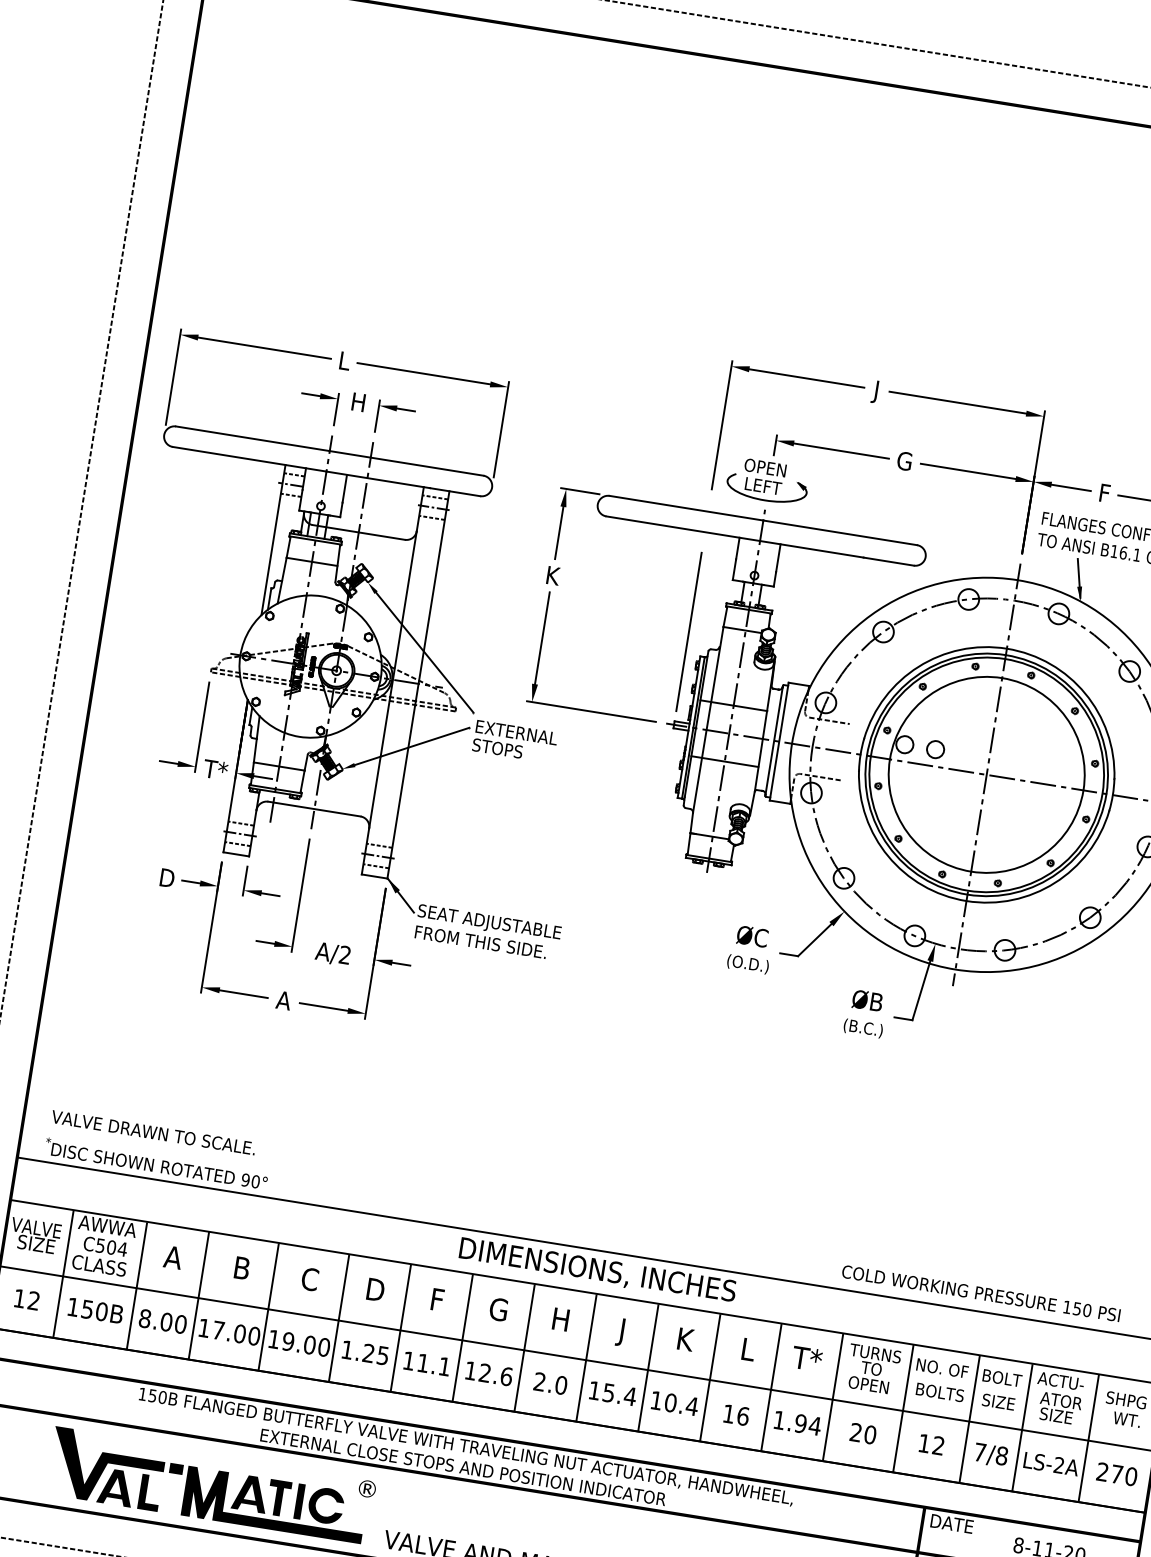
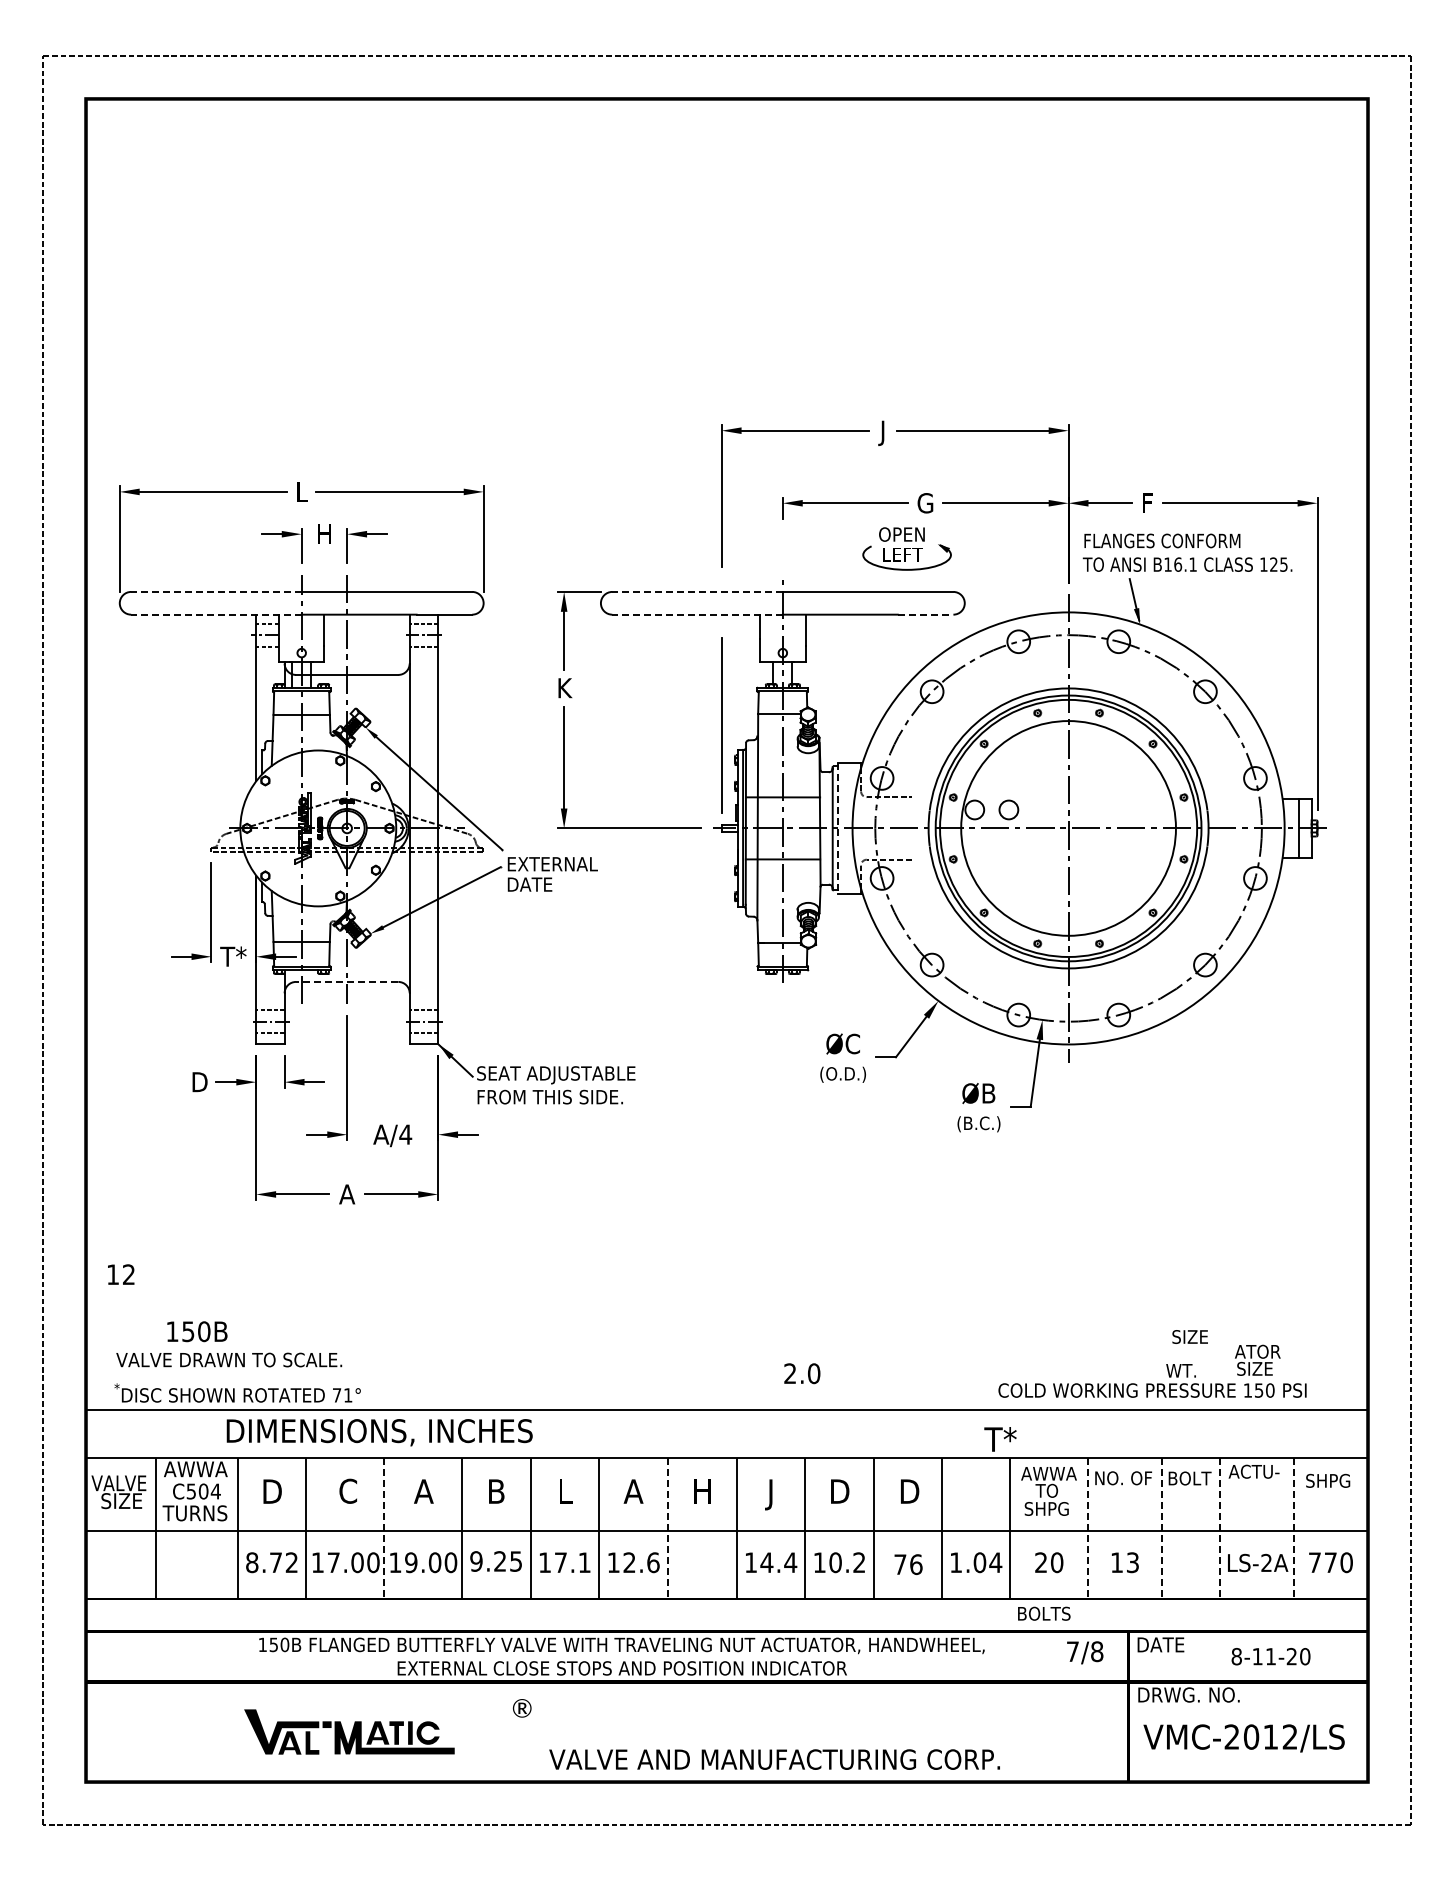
line: (252, 438) -> (215, 591), solid -> dashed
line: (248, 458) -> (215, 614), solid -> dashed
part: (767, 481) -> (906, 548), moved
line: (686, 507) -> (697, 591), solid -> dashed
line: (683, 528) -> (697, 614), solid -> dashed
line: (888, 561) -> (925, 614), solid -> dashed
line: (779, 741) -> (838, 828), solid -> dashed
text: (497, 748) -> (534, 884), STOPS -> DATE
line: (313, 808) -> (346, 981), solid -> dashed
text: (345, 954) -> (405, 1134), A/2 -> A/4
text: (250, 1181) -> (342, 1395), 90° -> 71°
text: (172, 1257) -> (271, 1491), A -> D
text: (100, 1266) -> (194, 1513), CLASS -> TURNS
text: (242, 1267) -> (348, 1490), B -> C
text: (597, 1270) -> (379, 1432), moved
text: (309, 1279) -> (423, 1491), C -> A
text: (375, 1289) -> (496, 1491), D -> B
text: (27, 1299) -> (121, 1274), moved
text: (437, 1299) -> (565, 1491), F -> L
line: (268, 1306) -> (383, 1528), solid -> dashed
text: (498, 1309) -> (633, 1491), G -> A
text: (95, 1310) -> (197, 1331), moved
text: (173, 1323) -> (283, 1562), 8.00 -> 8.72
text: (685, 1339) -> (840, 1491), K -> D
line: (524, 1347) -> (667, 1528), solid -> dashed
text: (747, 1349) -> (909, 1491), L -> D
text: (347, 1350) -> (476, 1561), 1.25 -> 9.25
text: (875, 1353) -> (1048, 1473), TURNS -> AWWA
text: (807, 1358) -> (1000, 1439), moved
text: (422, 1363) -> (560, 1562), 11.1 -> 17.1
text: (550, 1383) -> (802, 1373), moved
text: (868, 1384) -> (1046, 1508), OPEN -> SHPG
text: (608, 1392) -> (766, 1562), 15.4 -> 14.4
text: (940, 1392) -> (1044, 1613), moved
text: (998, 1401) -> (1189, 1336), moved
text: (691, 1406) -> (858, 1562), 10.4 -> 10.2
text: (1059, 1407) -> (1257, 1359), moved
line: (903, 1408) -> (1088, 1528), solid -> dashed
text: (729, 1413) -> (900, 1564), 16 -> 76
line: (969, 1419) -> (1161, 1528), solid -> dashed
text: (1126, 1419) -> (1180, 1370), moved
text: (800, 1423) -> (979, 1562), 1.94 -> 1.04
line: (1022, 1427) -> (1220, 1528), solid -> dashed
line: (1088, 1438) -> (1293, 1528), solid -> dashed
text: (938, 1445) -> (1132, 1562), 12 -> 13
text: (991, 1455) -> (1085, 1652), moved
text: (1102, 1471) -> (1314, 1562), 270 -> 770
part: (208, 1484) -> (349, 1731), size x0.6

